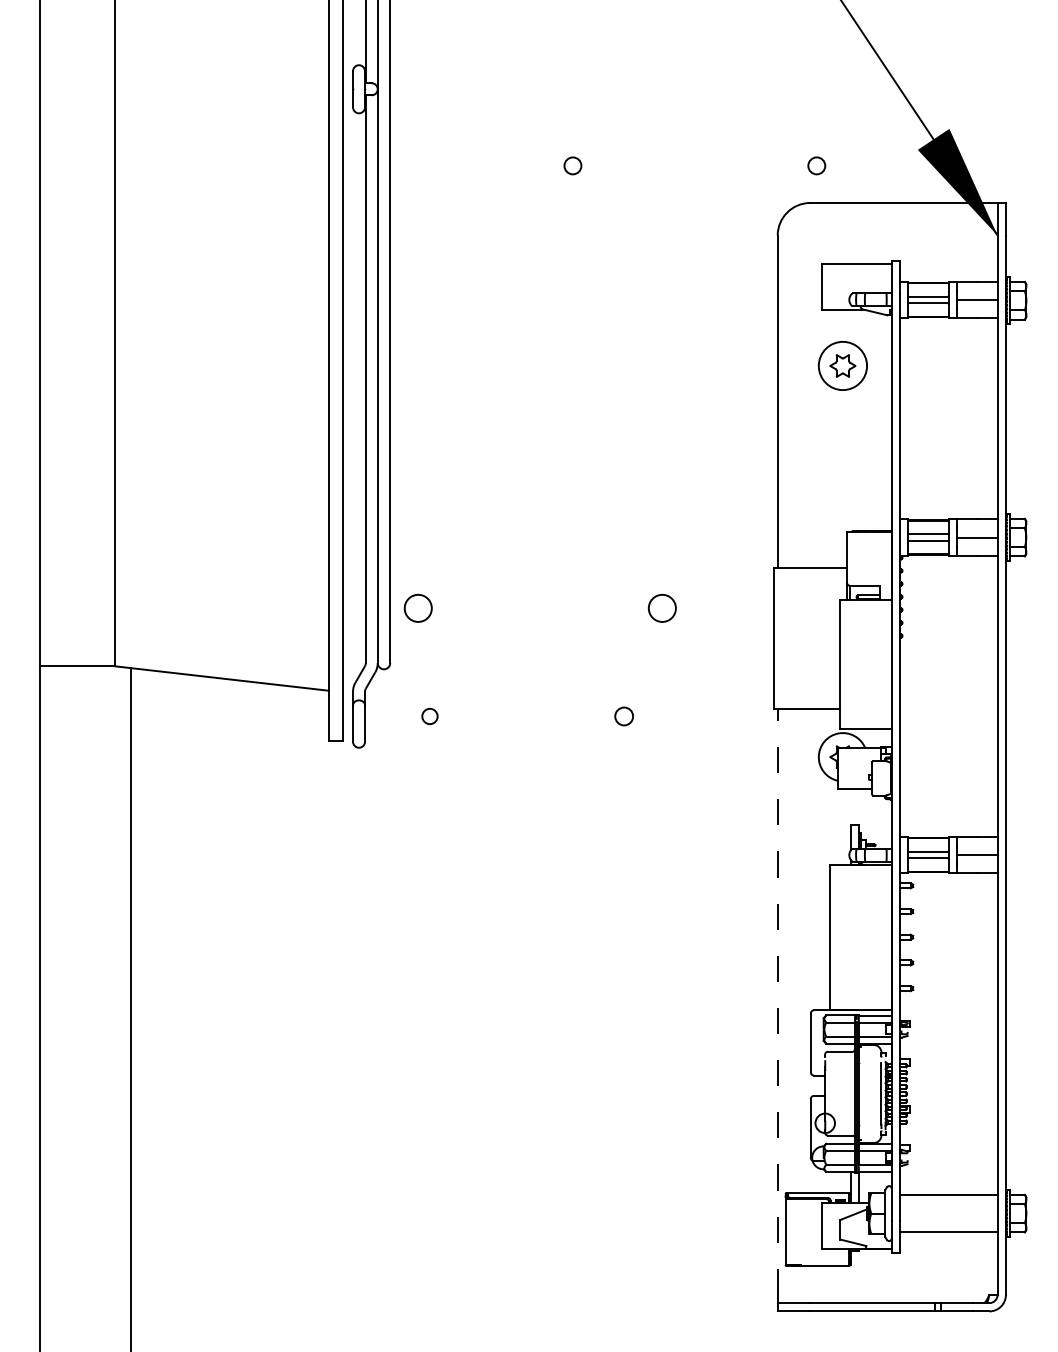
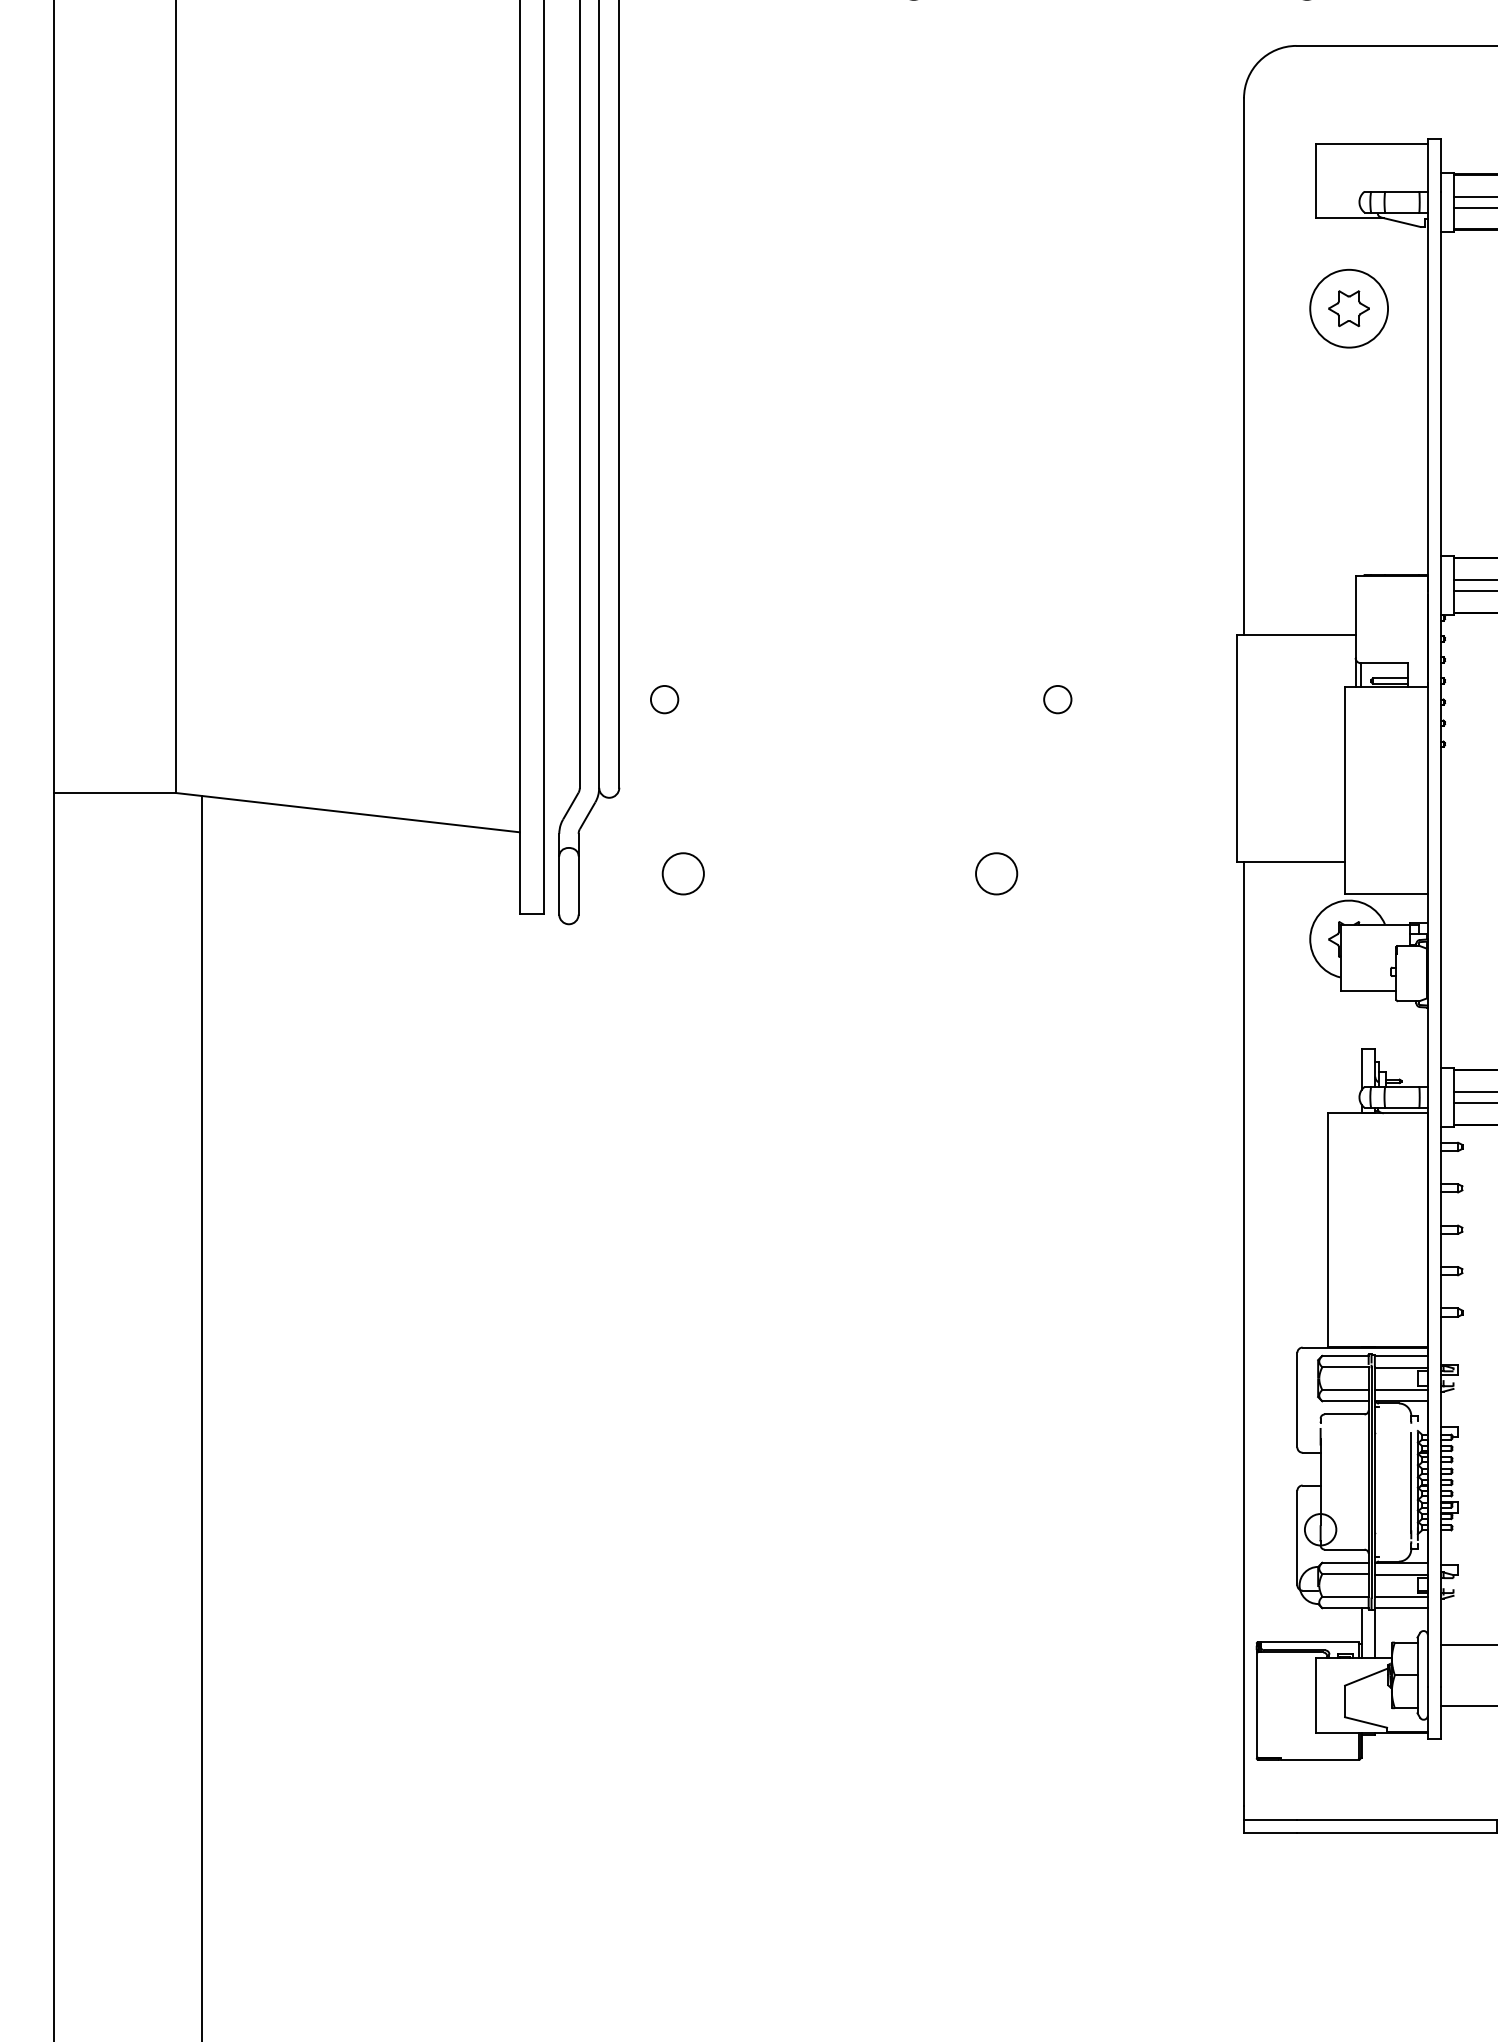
circle: (418, 608) -> (664, 699), size x0.62
circle: (661, 608) -> (1056, 699), size x0.62
circle: (429, 716) -> (682, 873), size x1.67
circle: (623, 716) -> (995, 873), size x1.43
line: (777, 1001) -> (1243, 1333), dashed -> solid

